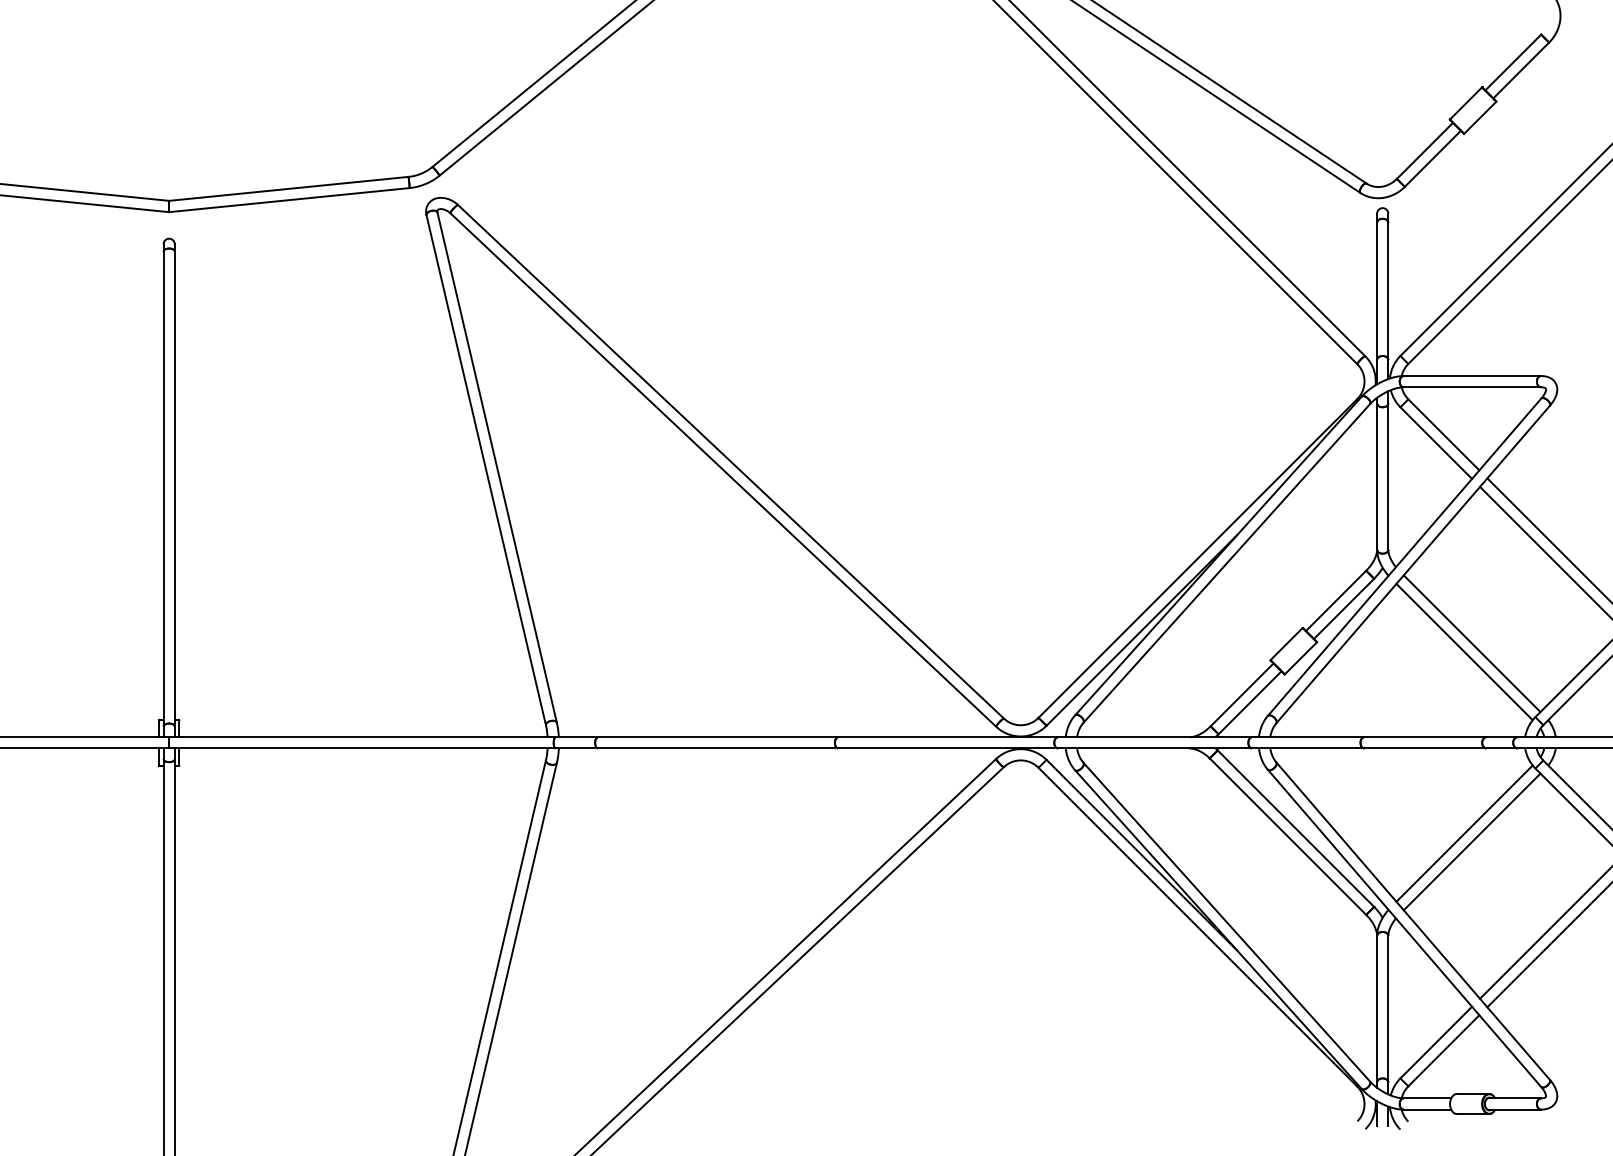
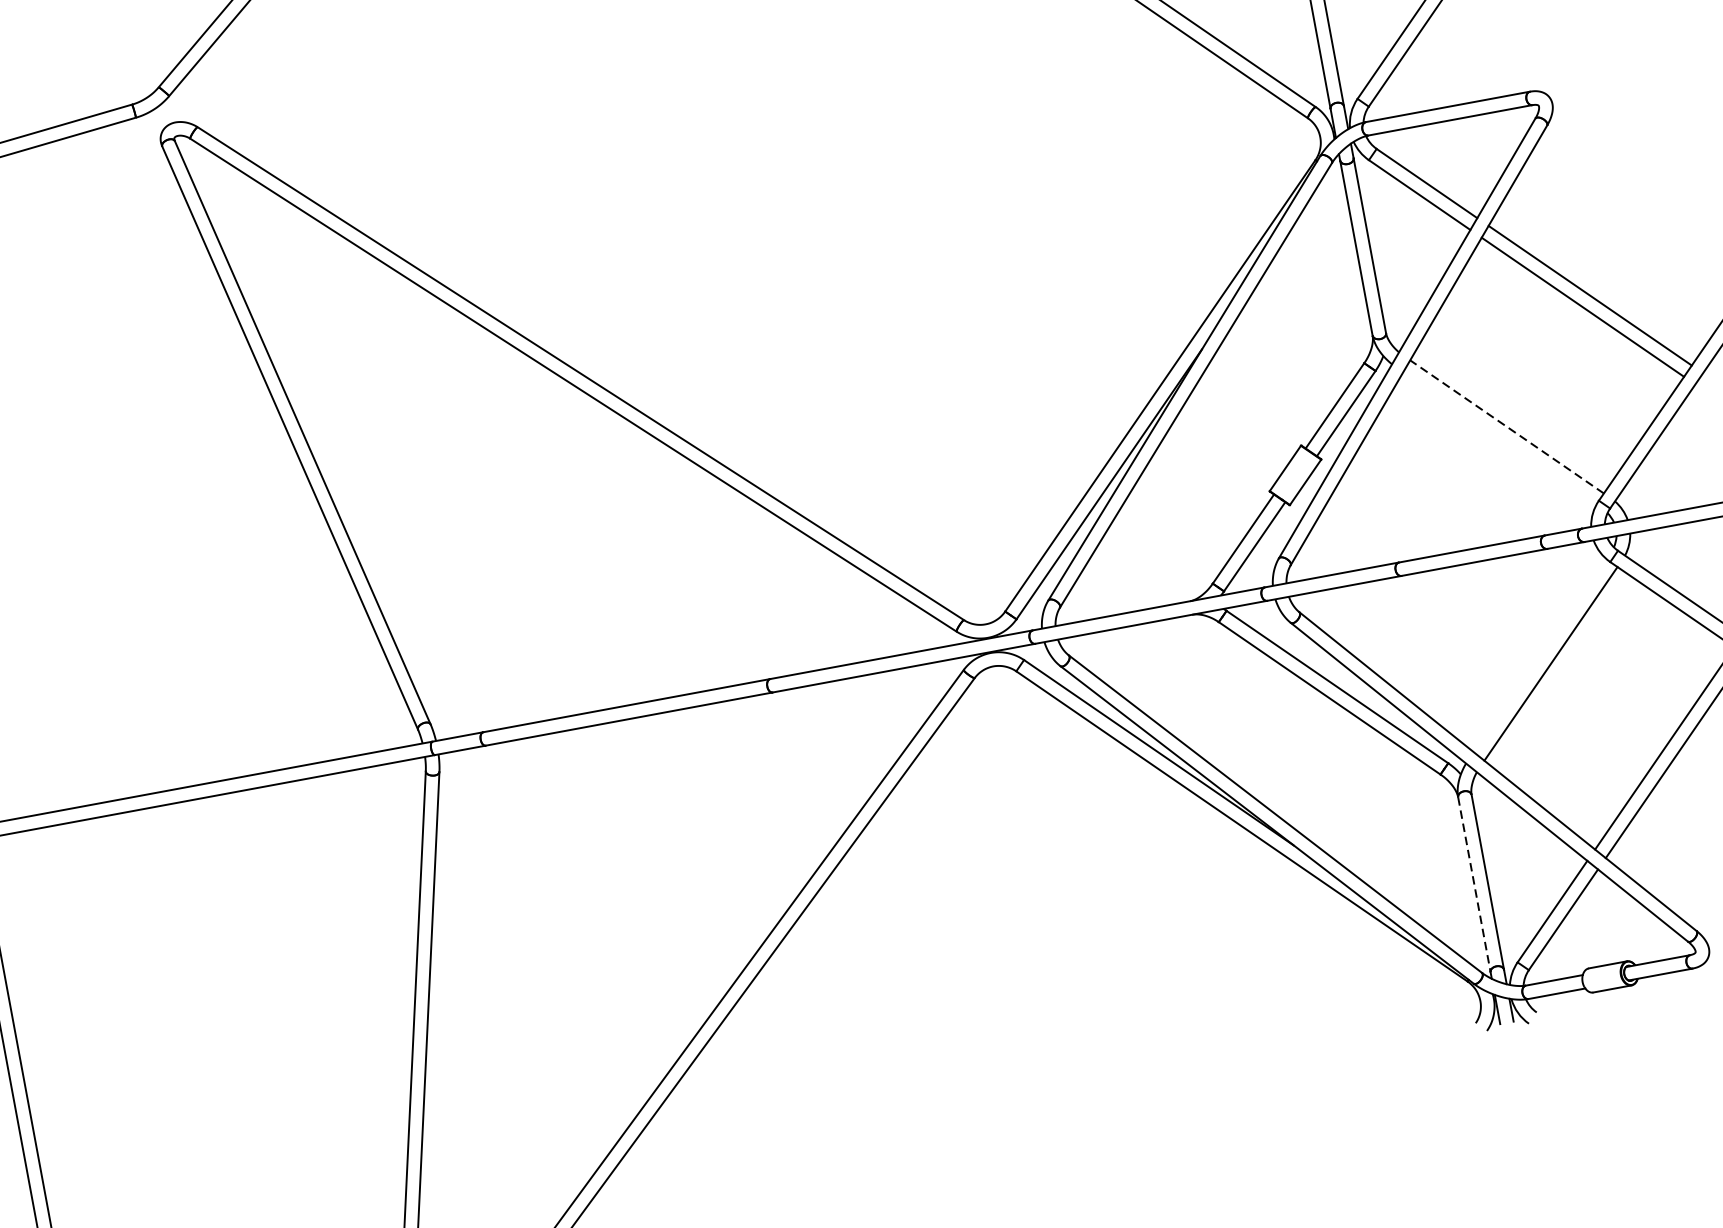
line: (1472, 643) -> (1507, 426), solid -> dashed
line: (1464, 651) -> (1499, 437), removed
line: (1464, 833) -> (1539, 655), removed
line: (1377, 1009) -> (1474, 885), solid -> dashed

